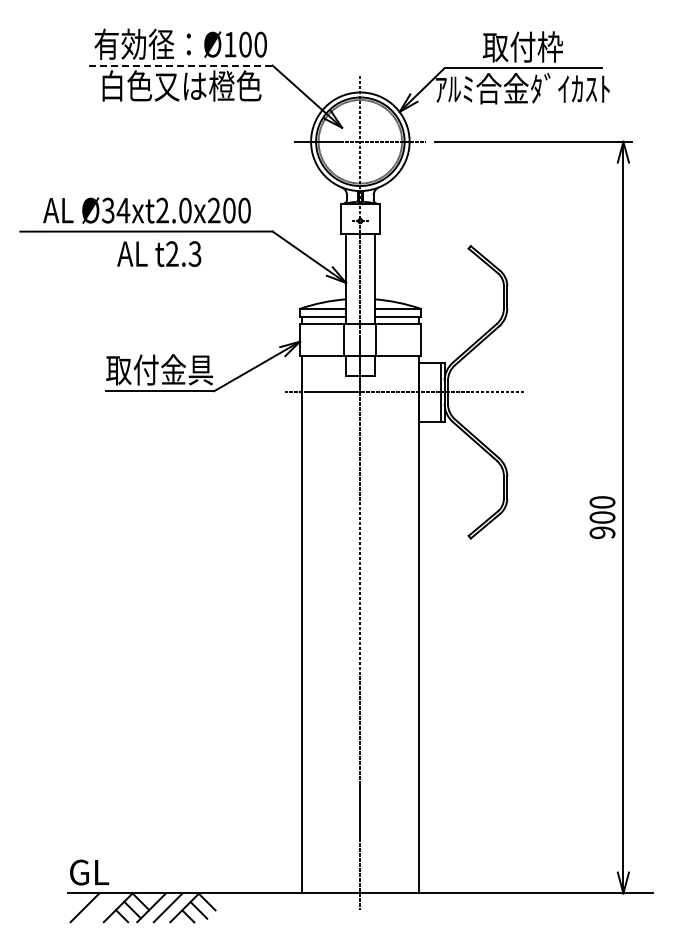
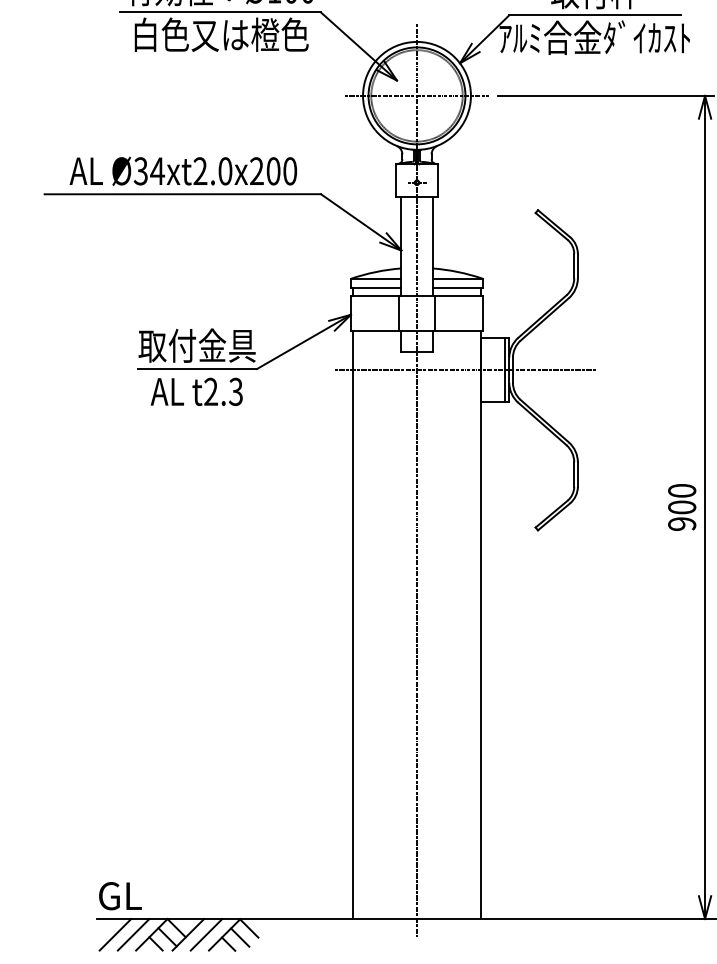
line: (180, 65) -> (220, 12), dashed -> solid
text: (159, 253) -> (197, 391), moved
line: (101, 907) -> (133, 934), added

